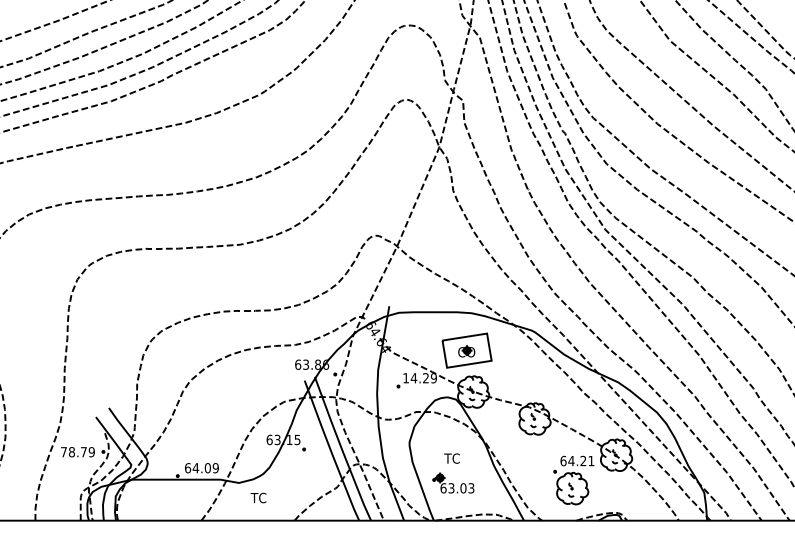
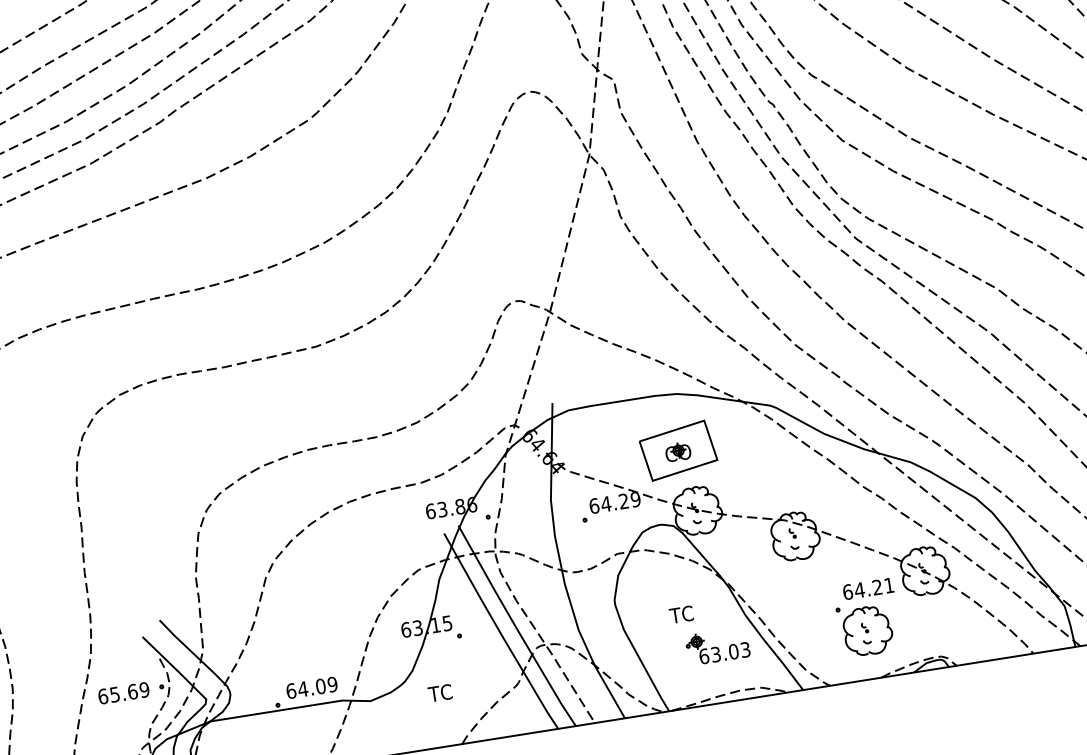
text: (406, 378) -> (595, 506), 14.29 -> 64.29
text: (73, 452) -> (117, 694), 78.79 -> 65.69
part: (453, 482) -> (717, 645), moved
text: (258, 497) -> (440, 692), moved

